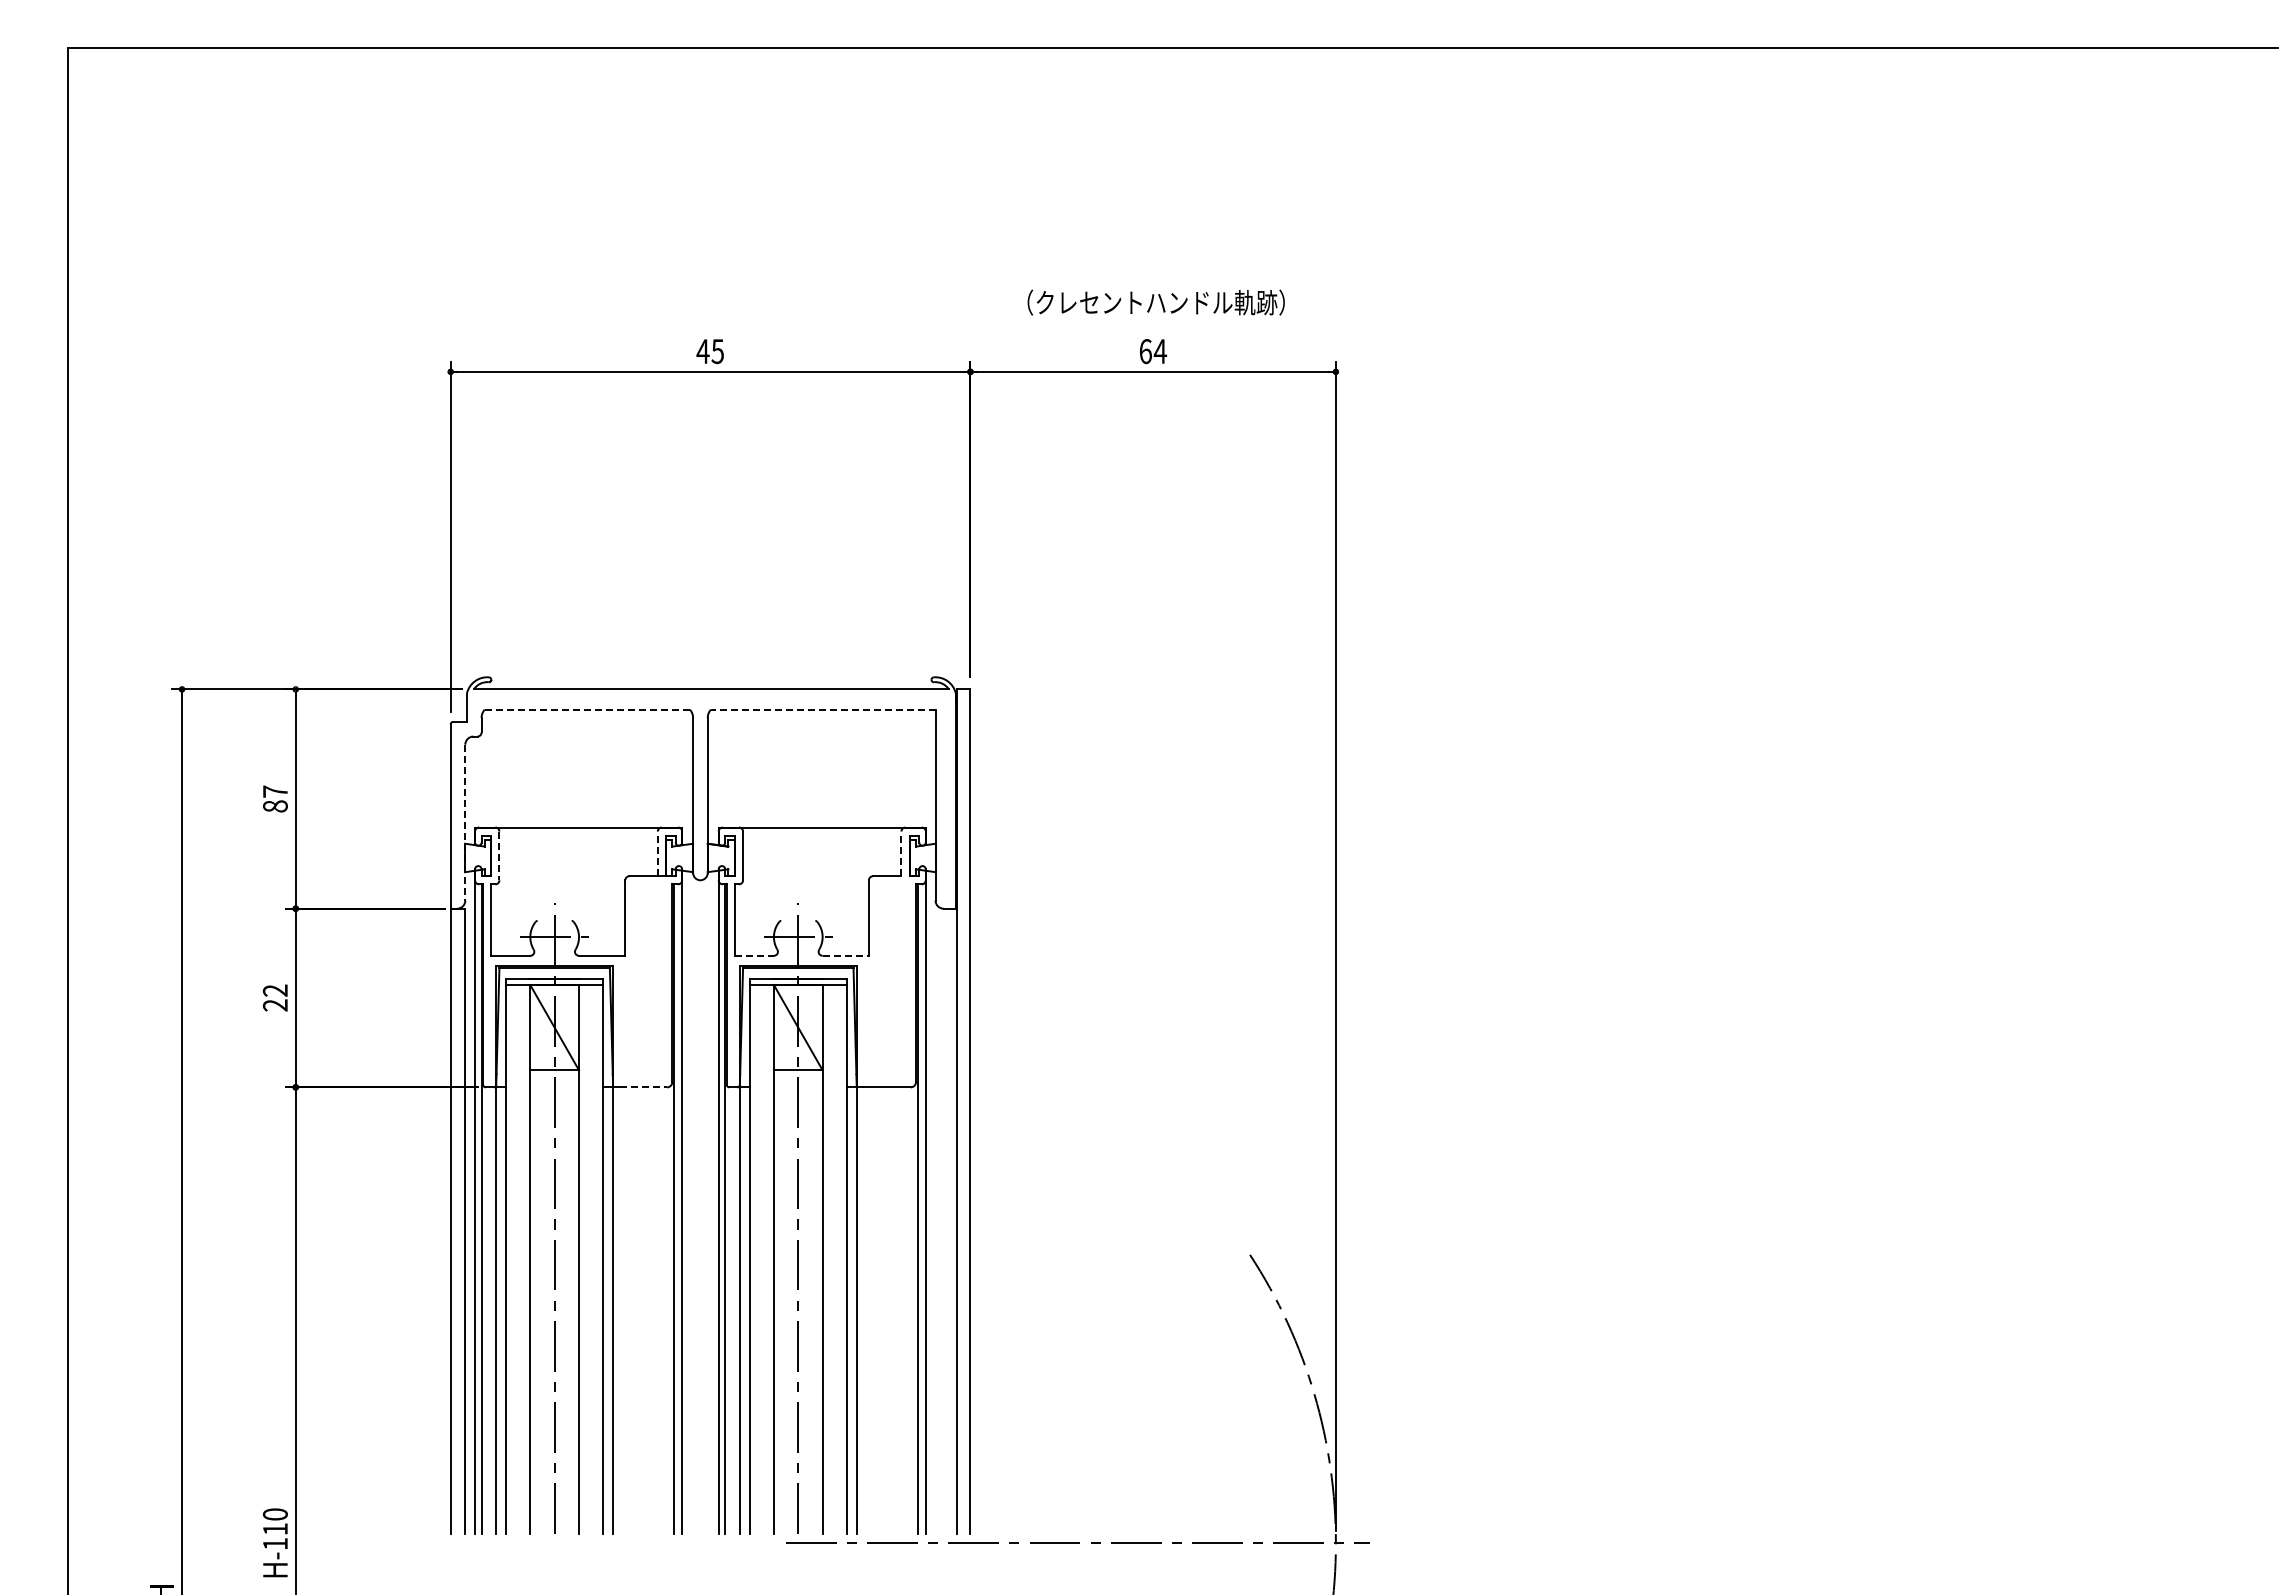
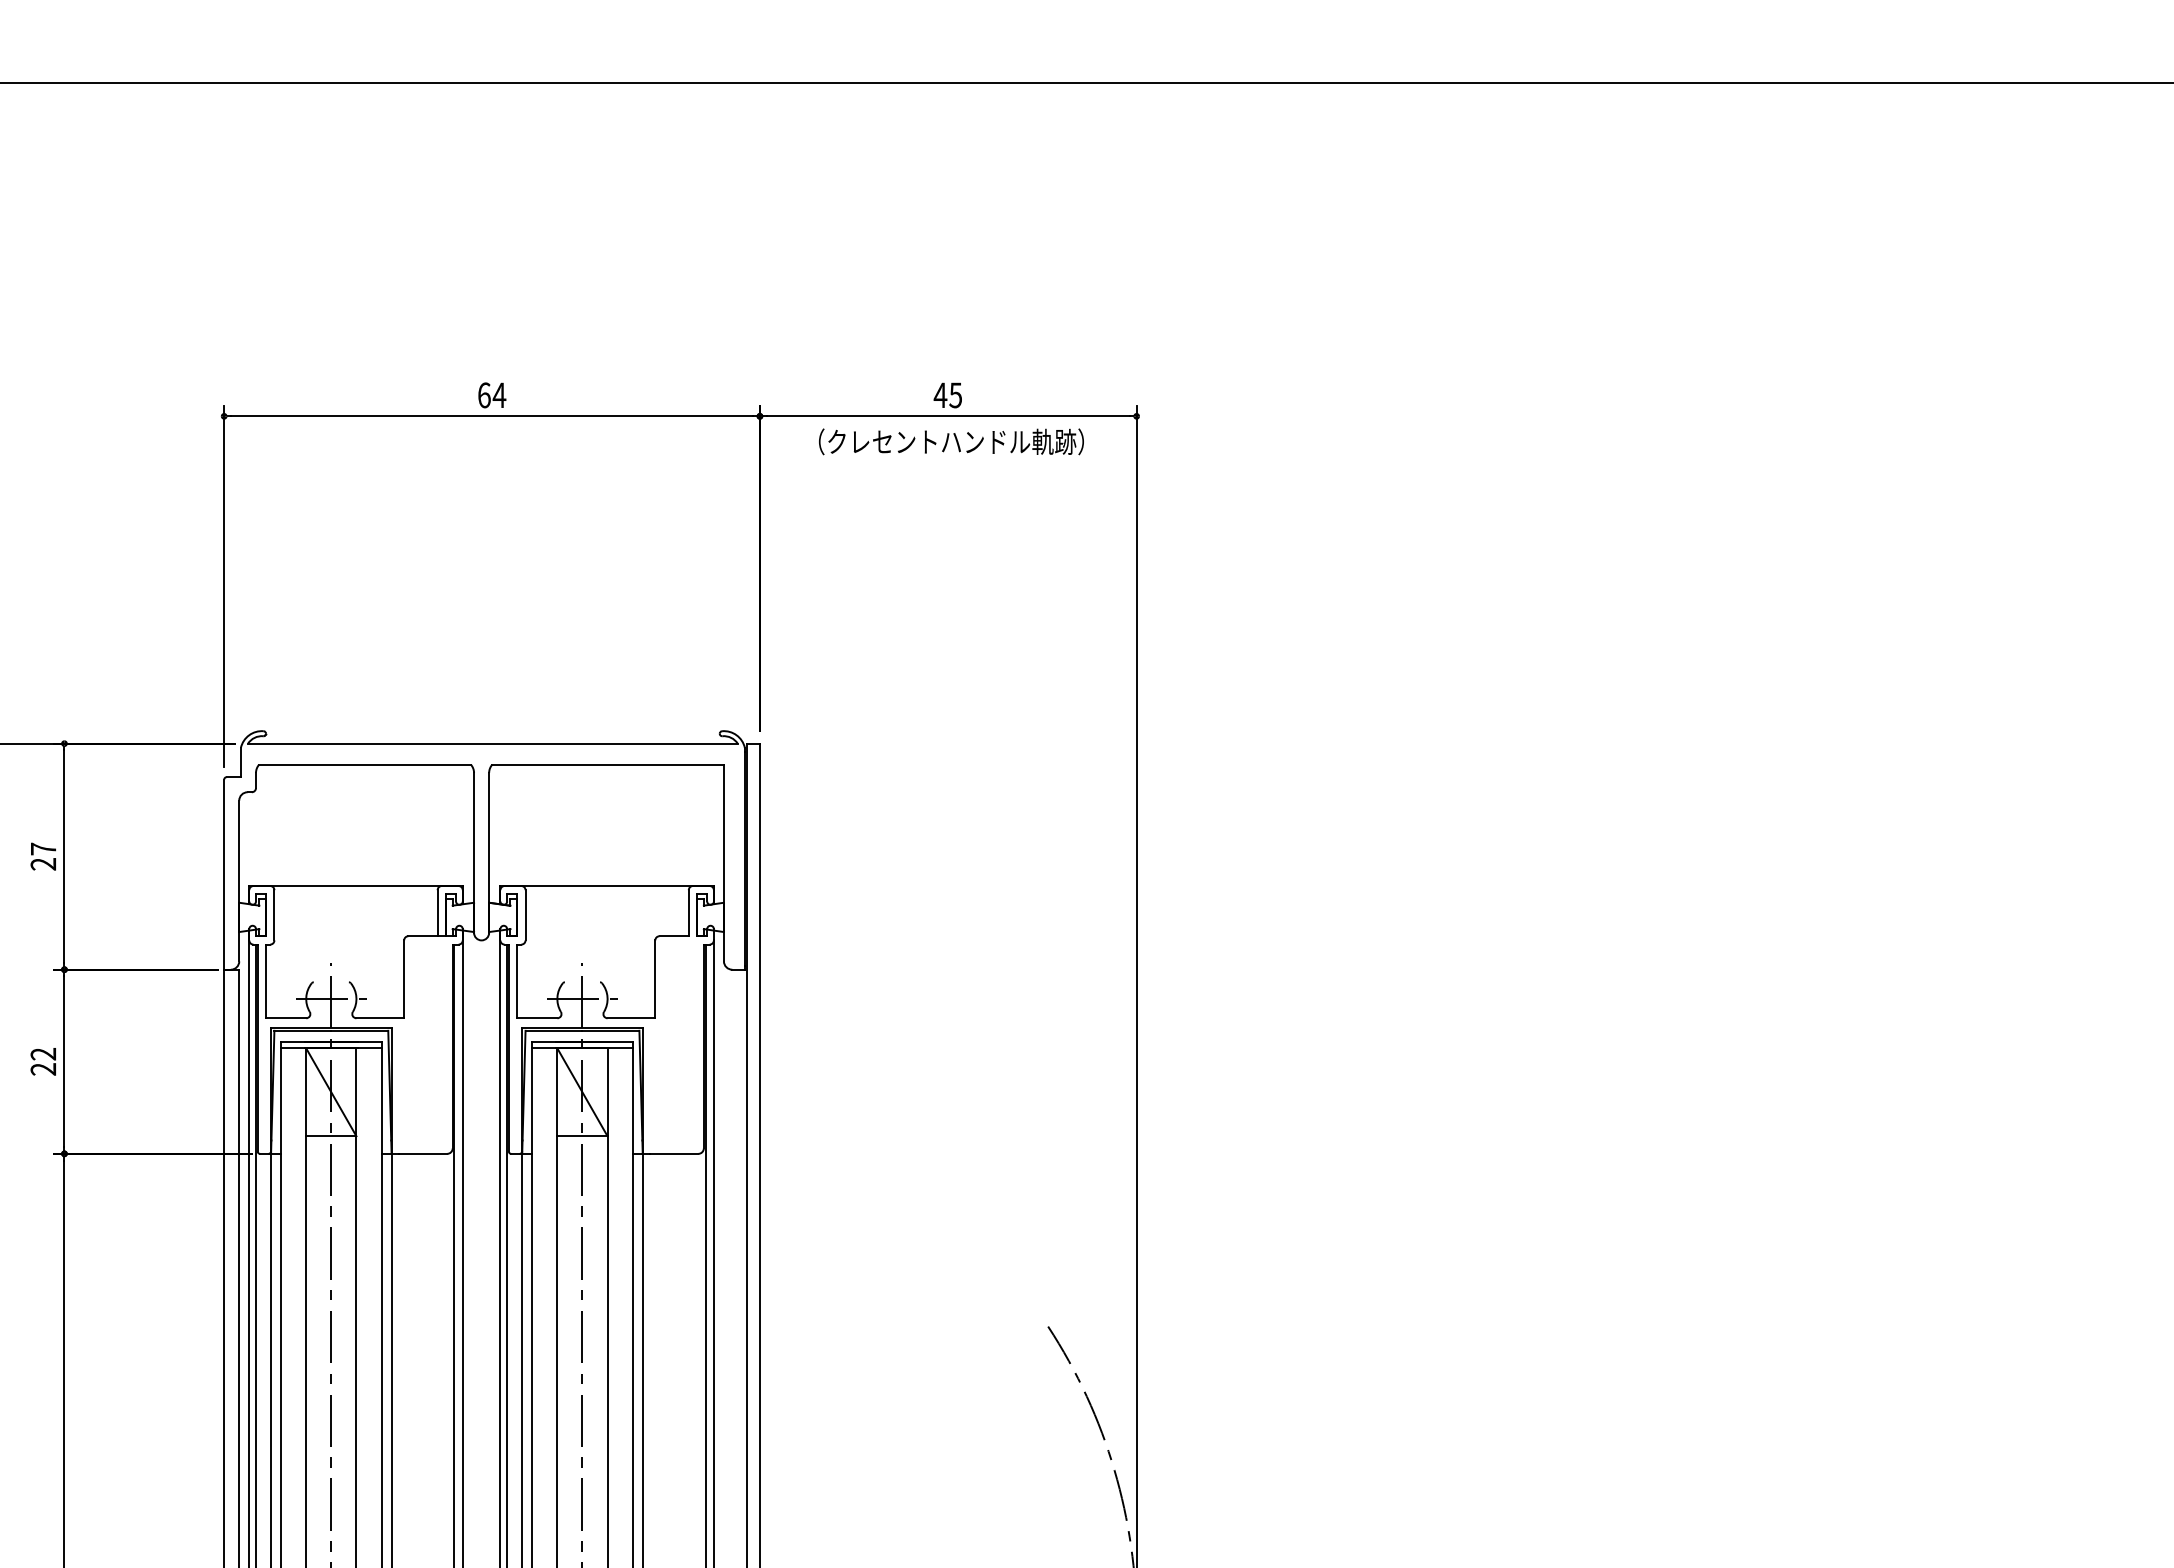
text: (1155, 302) -> (950, 441), moved
text: (710, 351) -> (491, 395), 45 -> 64
text: (1153, 351) -> (948, 395), 64 -> 45
line: (587, 709) -> (365, 764), dashed -> solid
line: (822, 709) -> (607, 764), dashed -> solid
text: (274, 806) -> (42, 864), 87 -> 27
line: (465, 822) -> (239, 880), dashed -> solid
line: (657, 853) -> (437, 912), dashed -> solid
line: (901, 853) -> (688, 912), dashed -> solid
line: (499, 856) -> (274, 915), dashed -> solid
line: (754, 955) -> (537, 1017), dashed -> solid
line: (846, 955) -> (632, 1017), dashed -> solid
line: (644, 1087) -> (423, 1154), dashed -> solid

